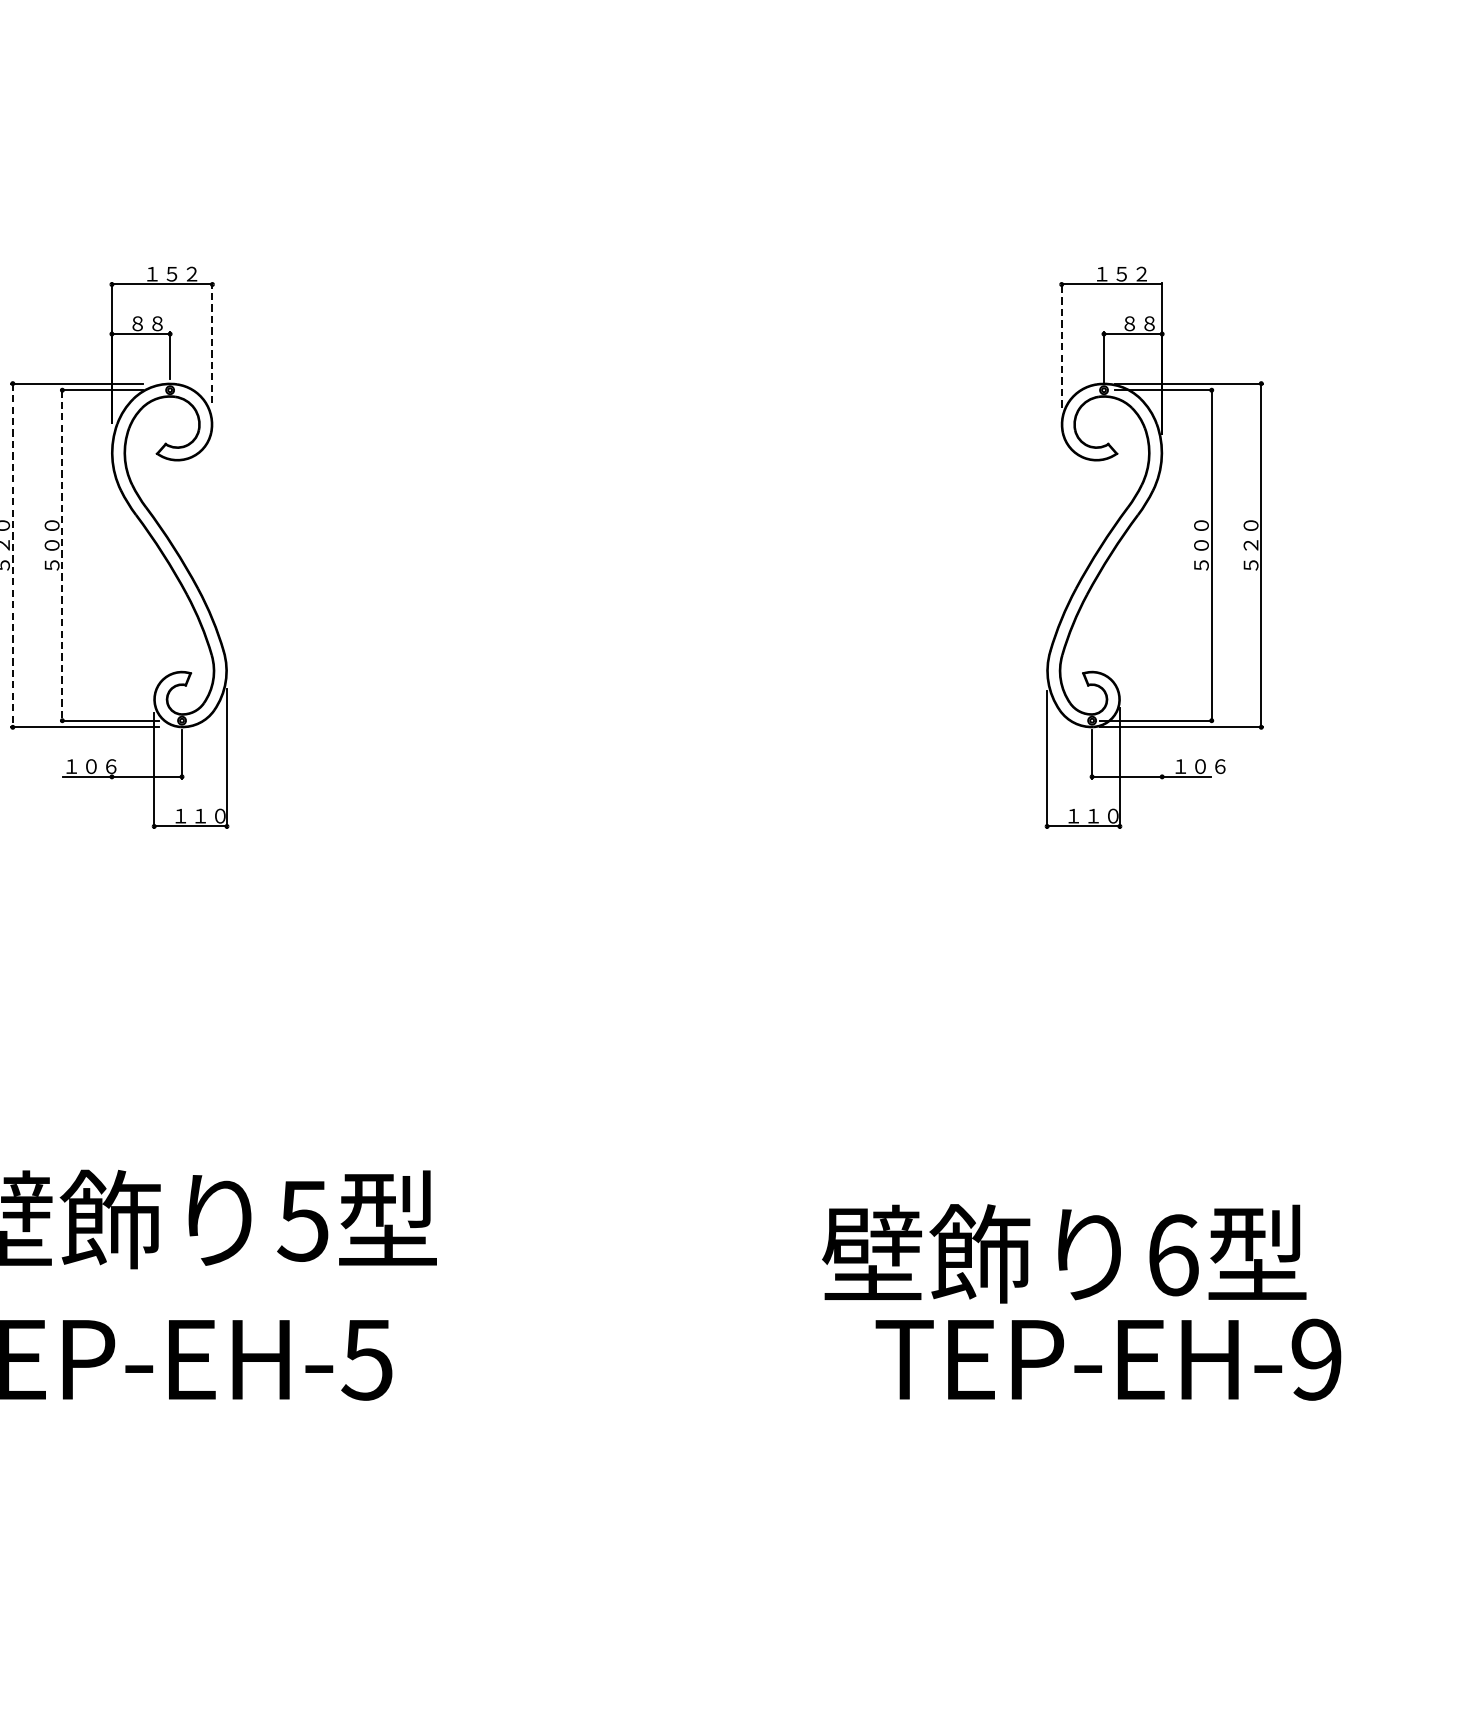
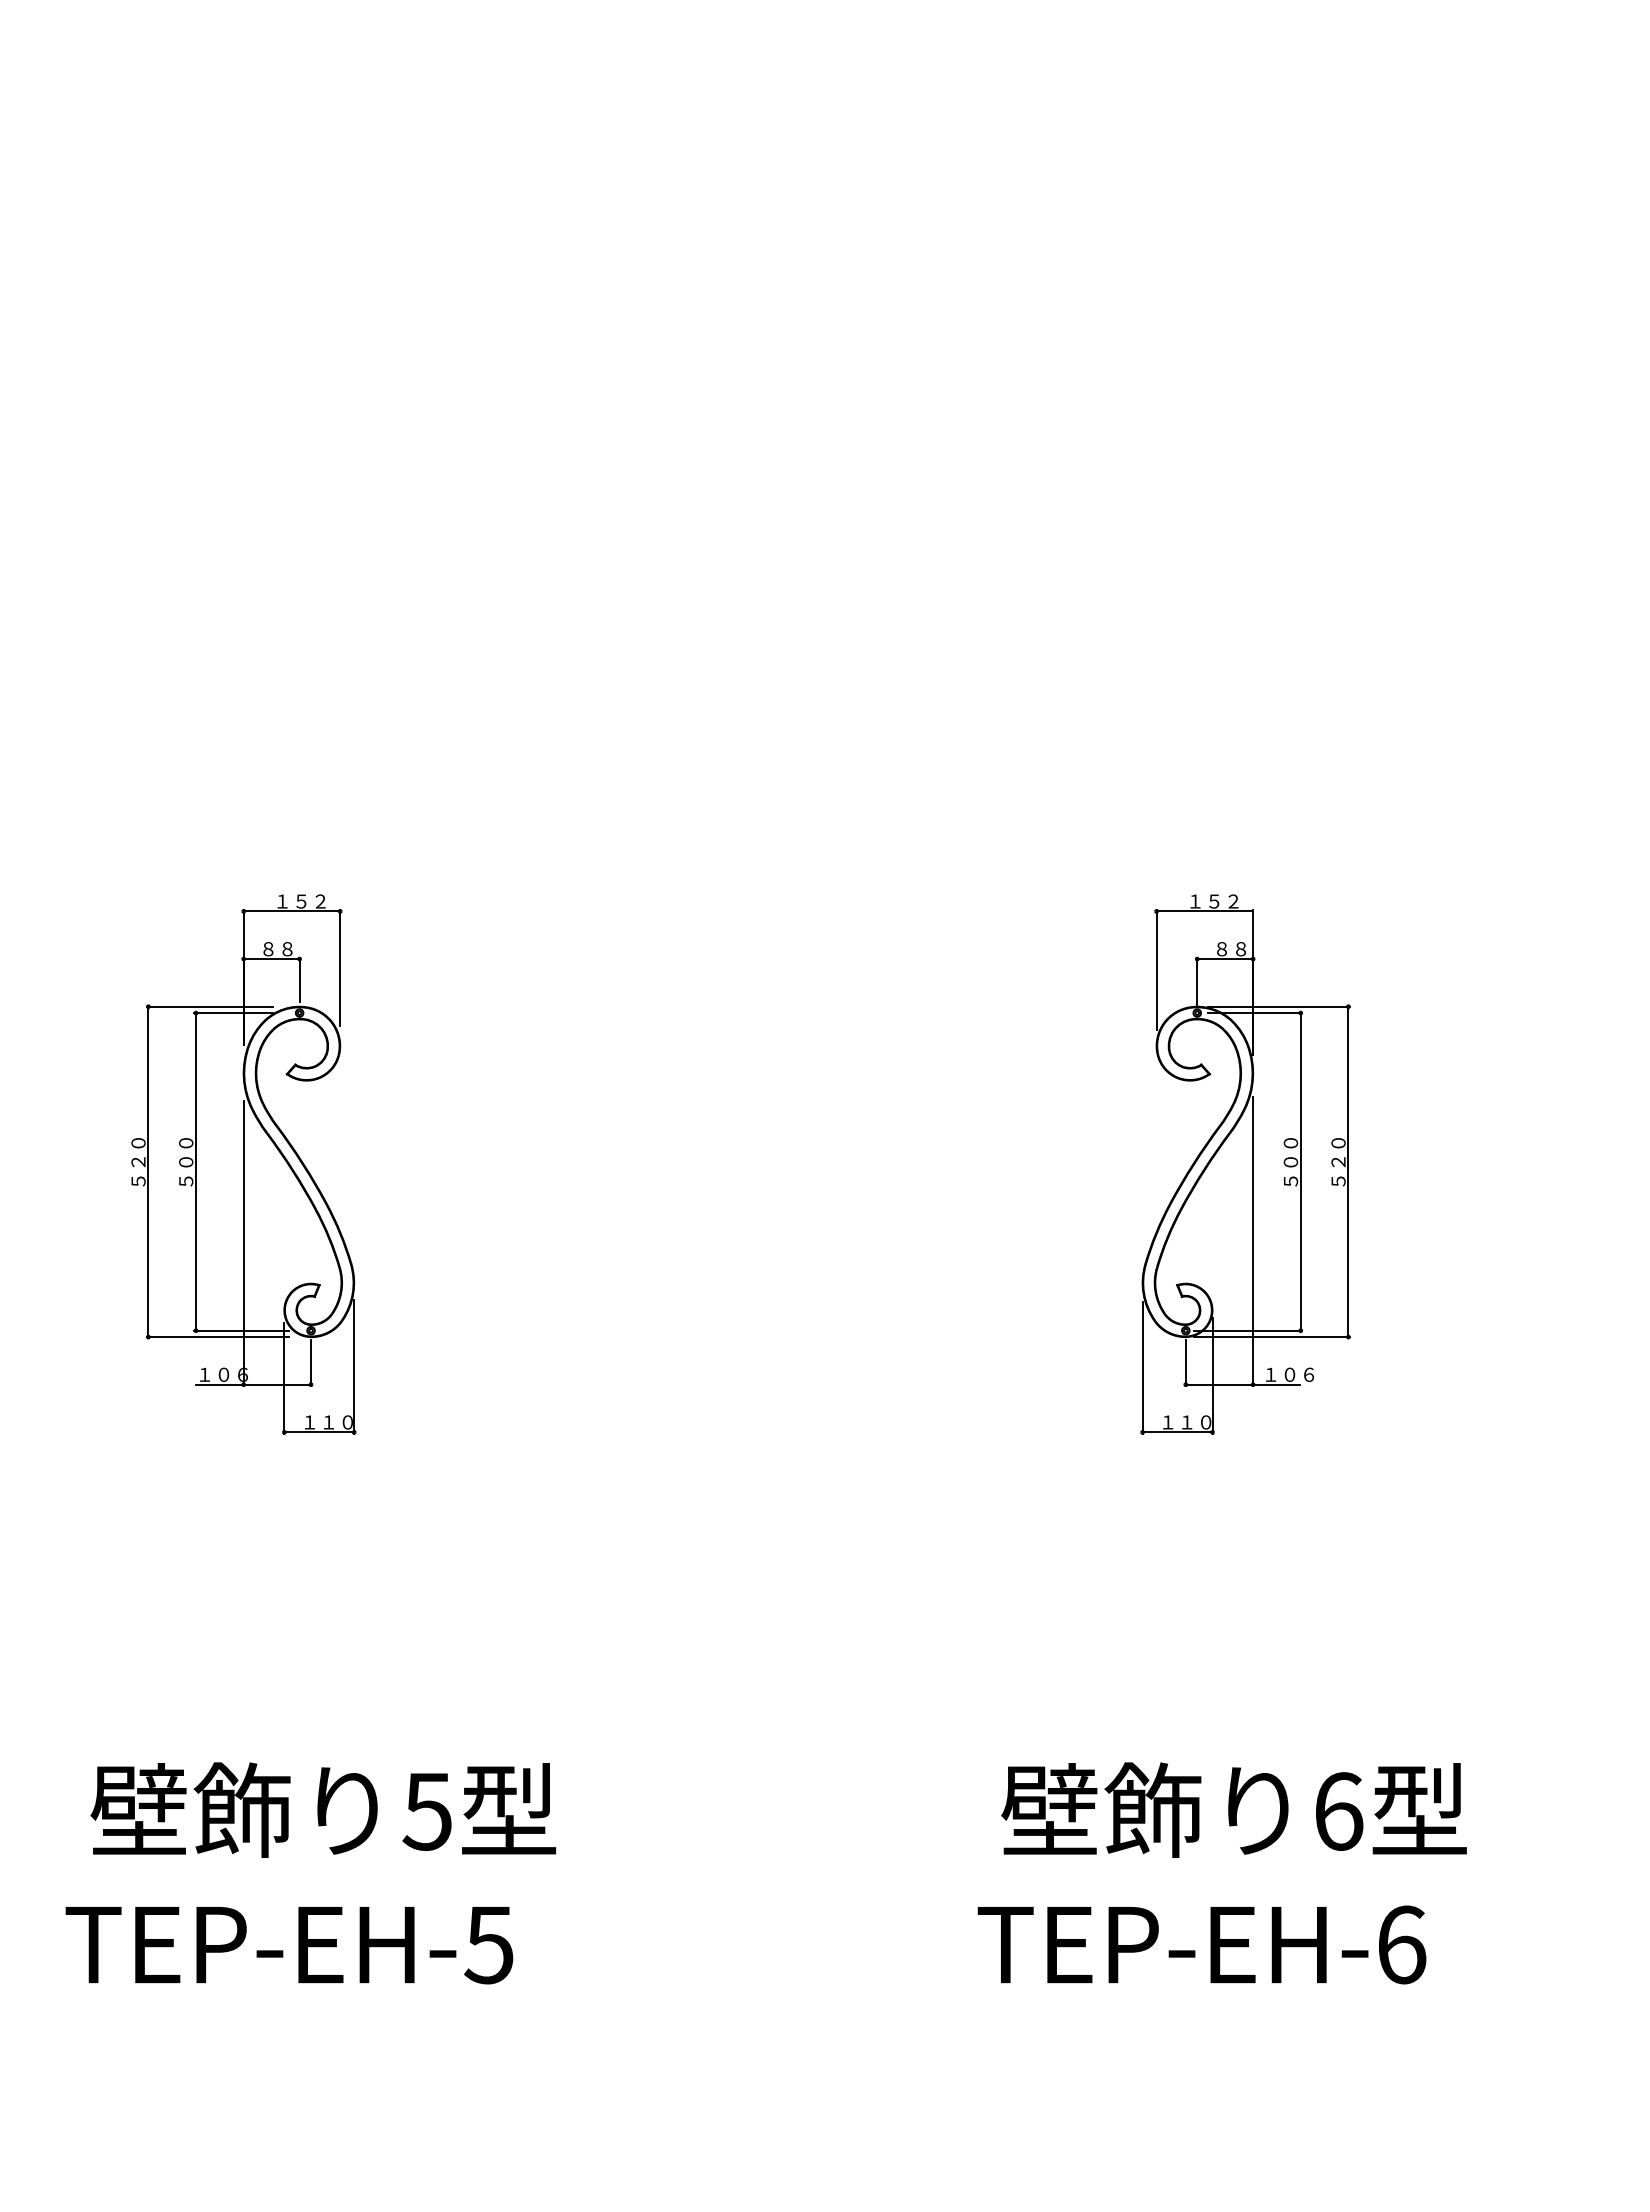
line: (212, 342) -> (340, 967), dashed -> solid
line: (1061, 344) -> (1156, 969), dashed -> solid
line: (62, 555) -> (196, 1171), dashed -> solid
line: (12, 556) -> (148, 1172), dashed -> solid
line: (1162, 627) -> (1253, 1241), added
line: (111, 629) -> (243, 1243), added
text: (1063, 1253) -> (1233, 1809), moved
text: (1316, 1359) -> (1401, 1944), TEP-EH-9 -> TEP-EH-6

